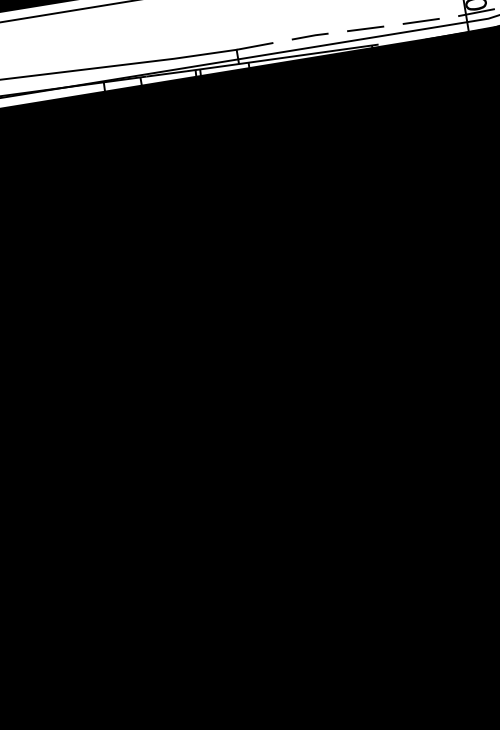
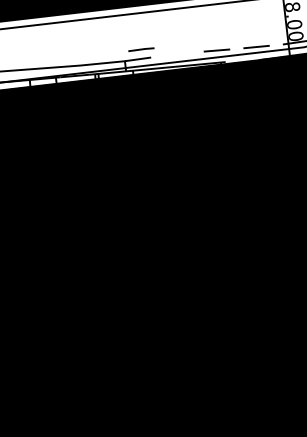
line: (309, 36) -> (140, 49), moved

